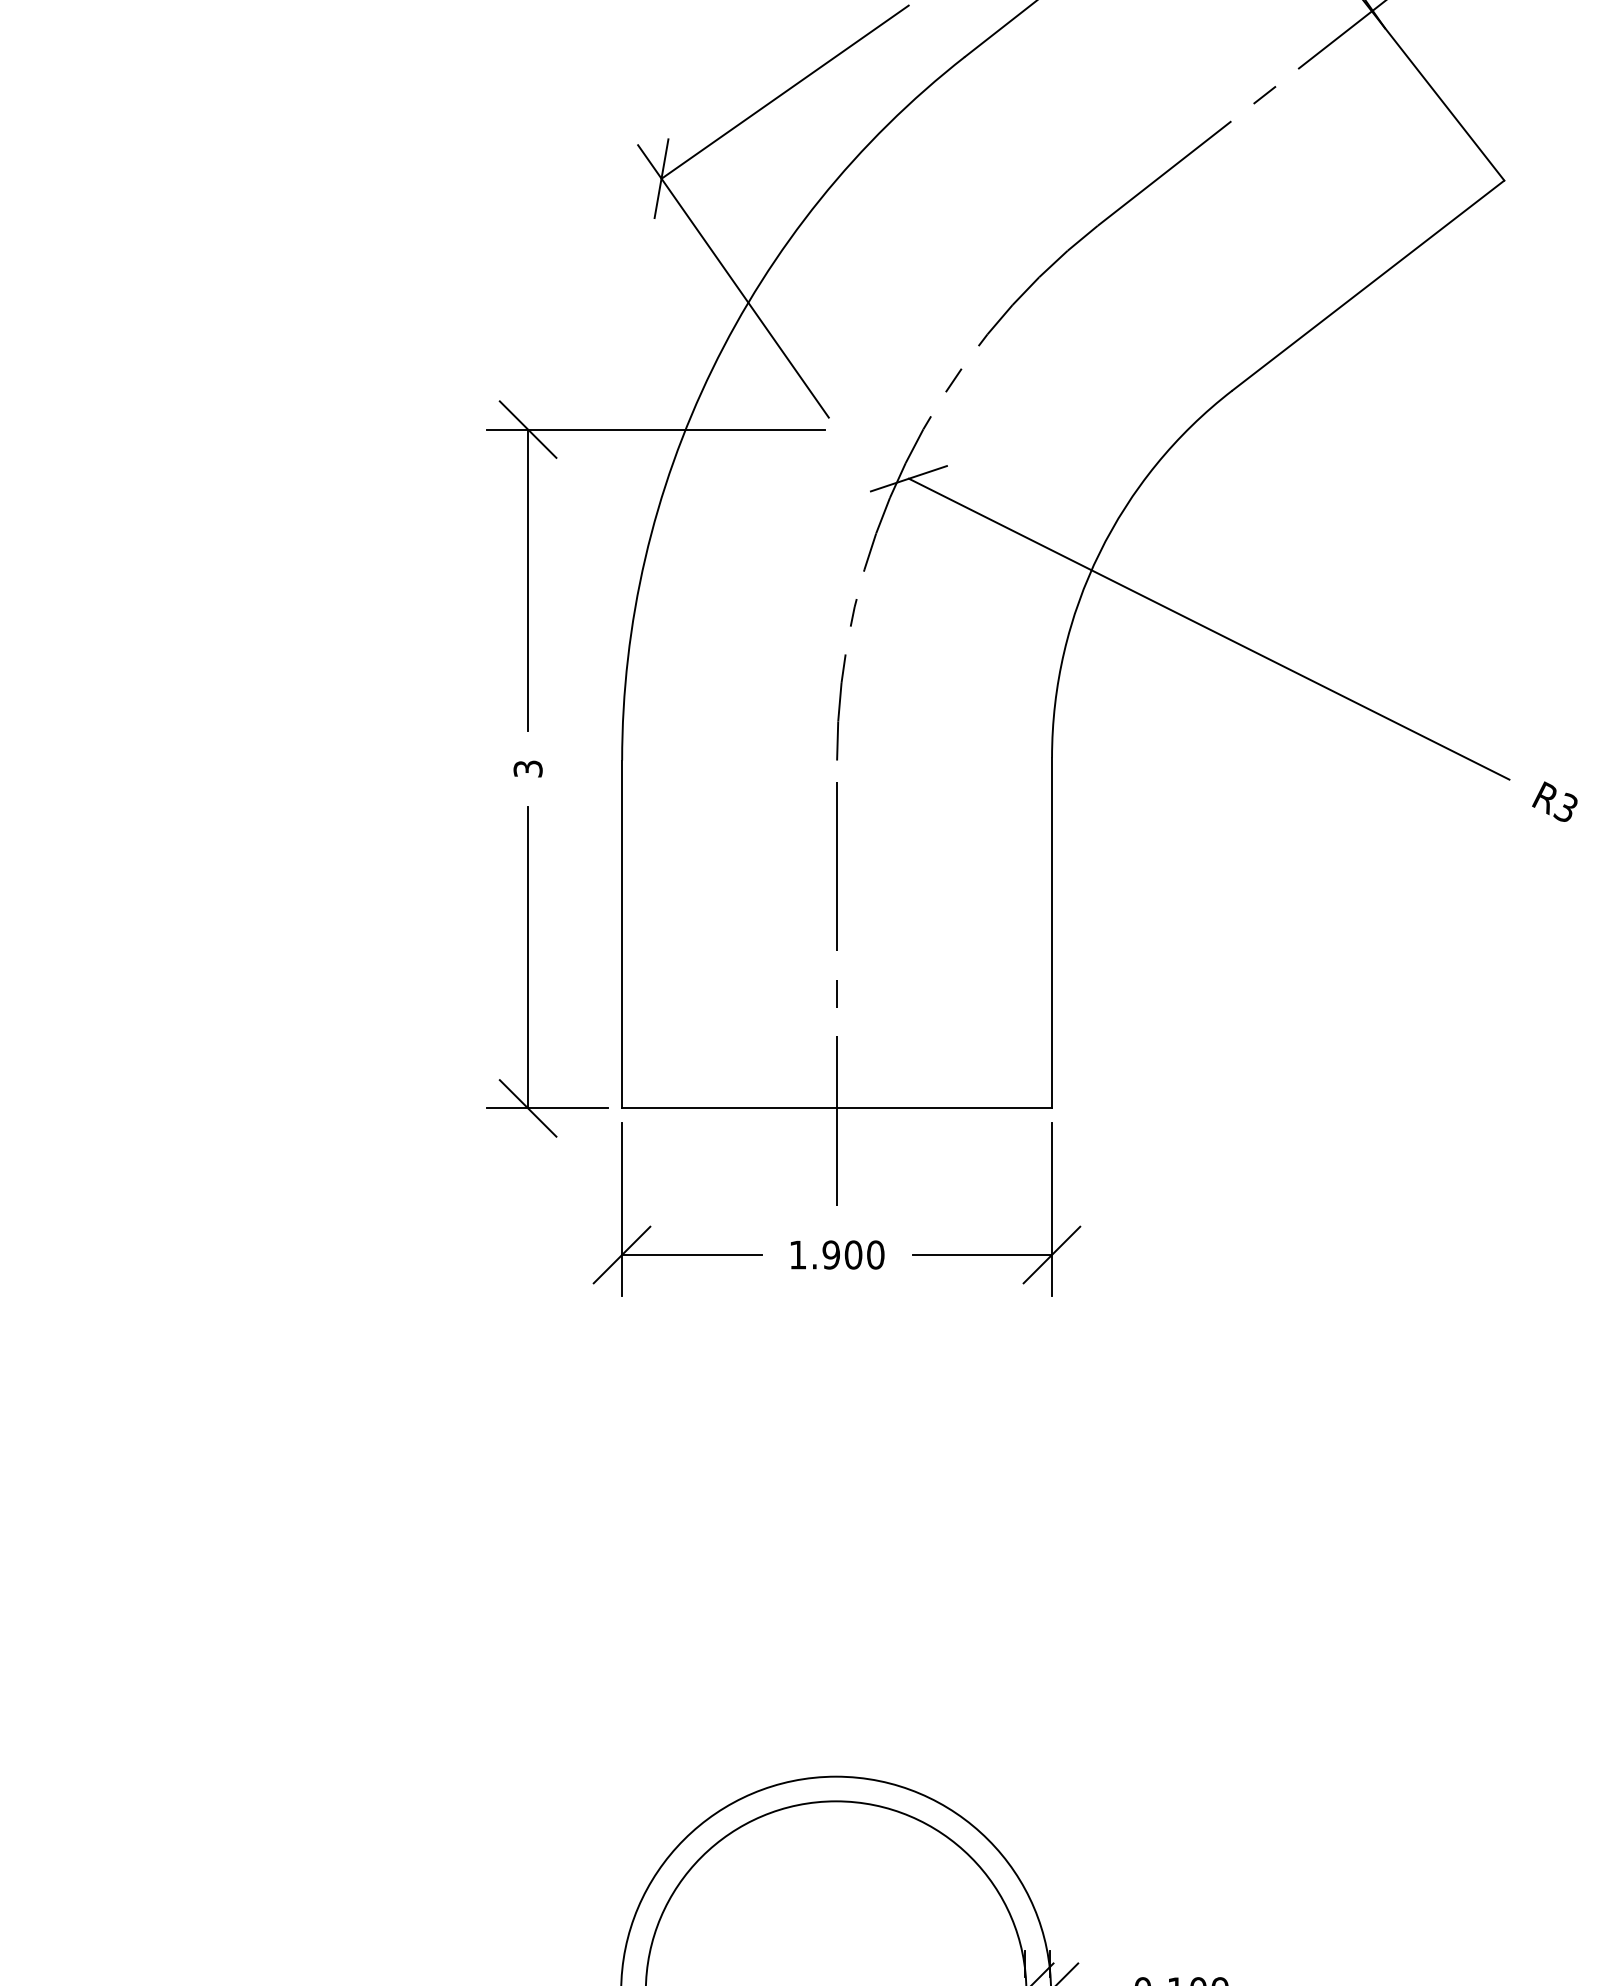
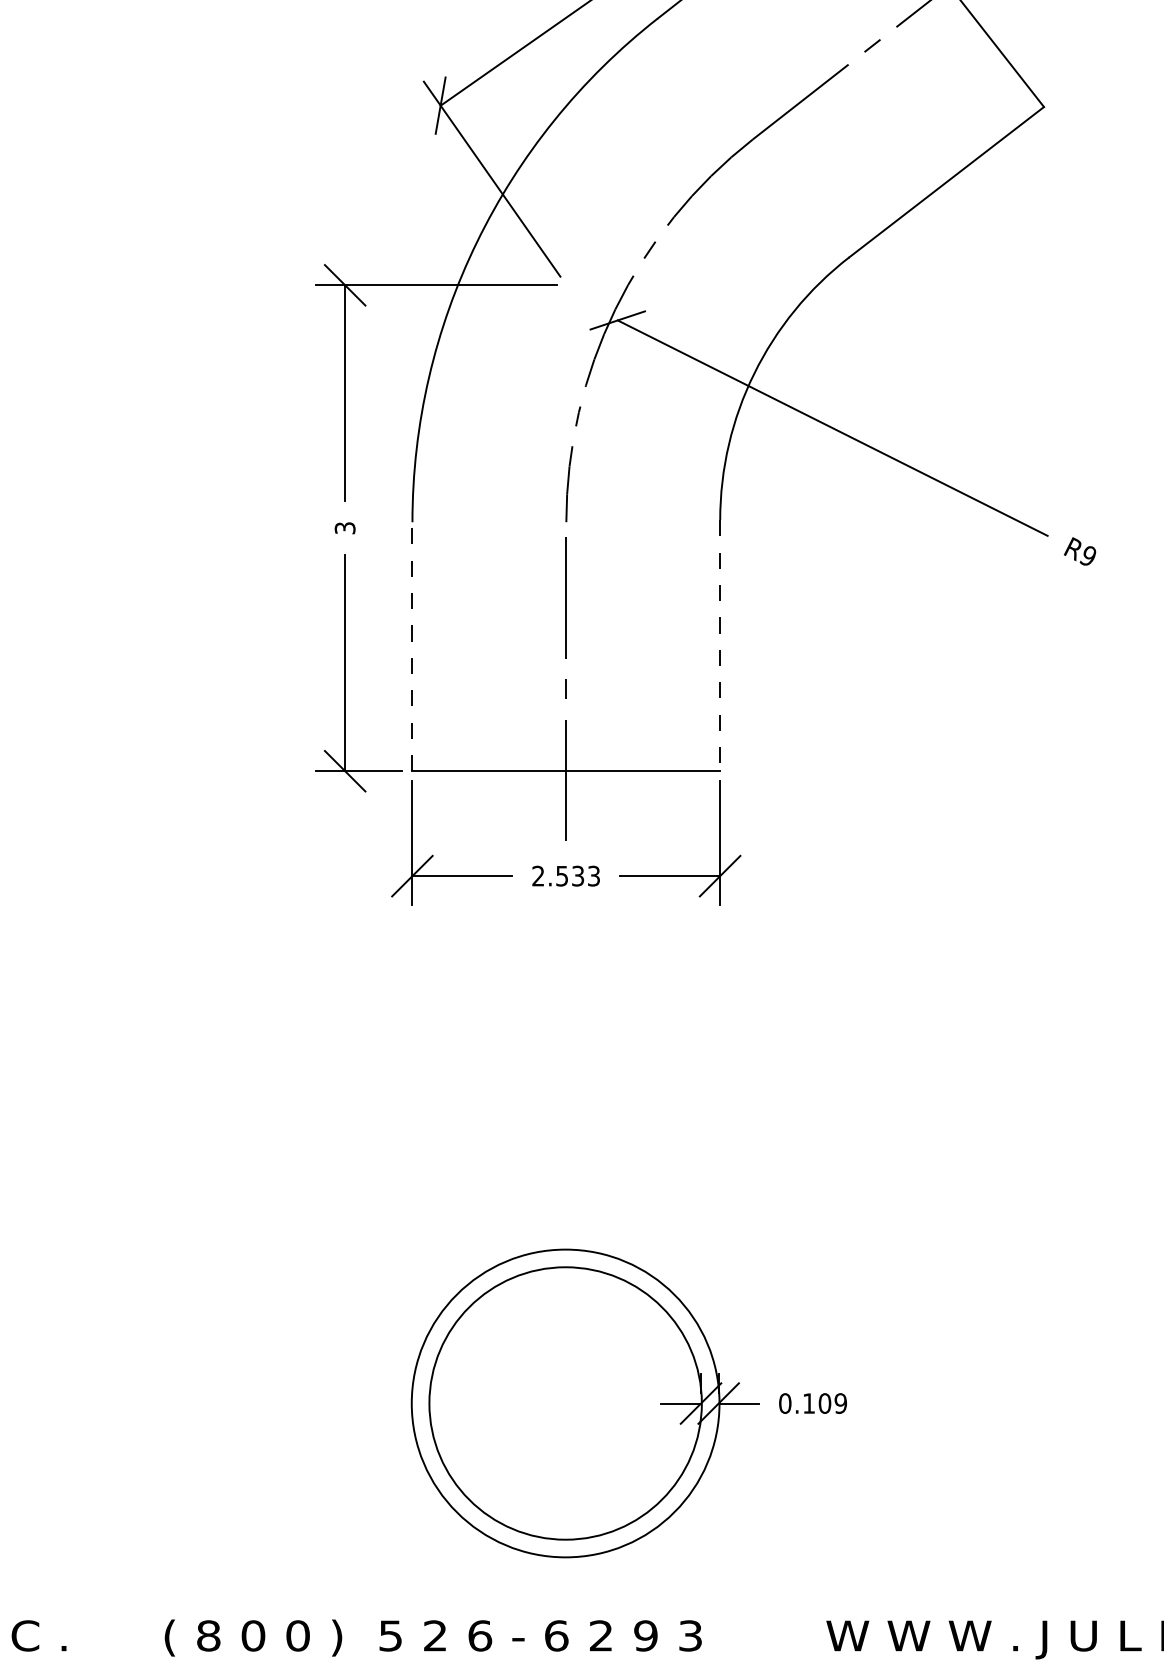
text: (1565, 807) -> (1087, 555), R3 -> R9
line: (1052, 932) -> (720, 645), solid -> dashed
line: (622, 934) -> (412, 646), solid -> dashed
text: (837, 1254) -> (566, 875), 1.900 -> 2.533

